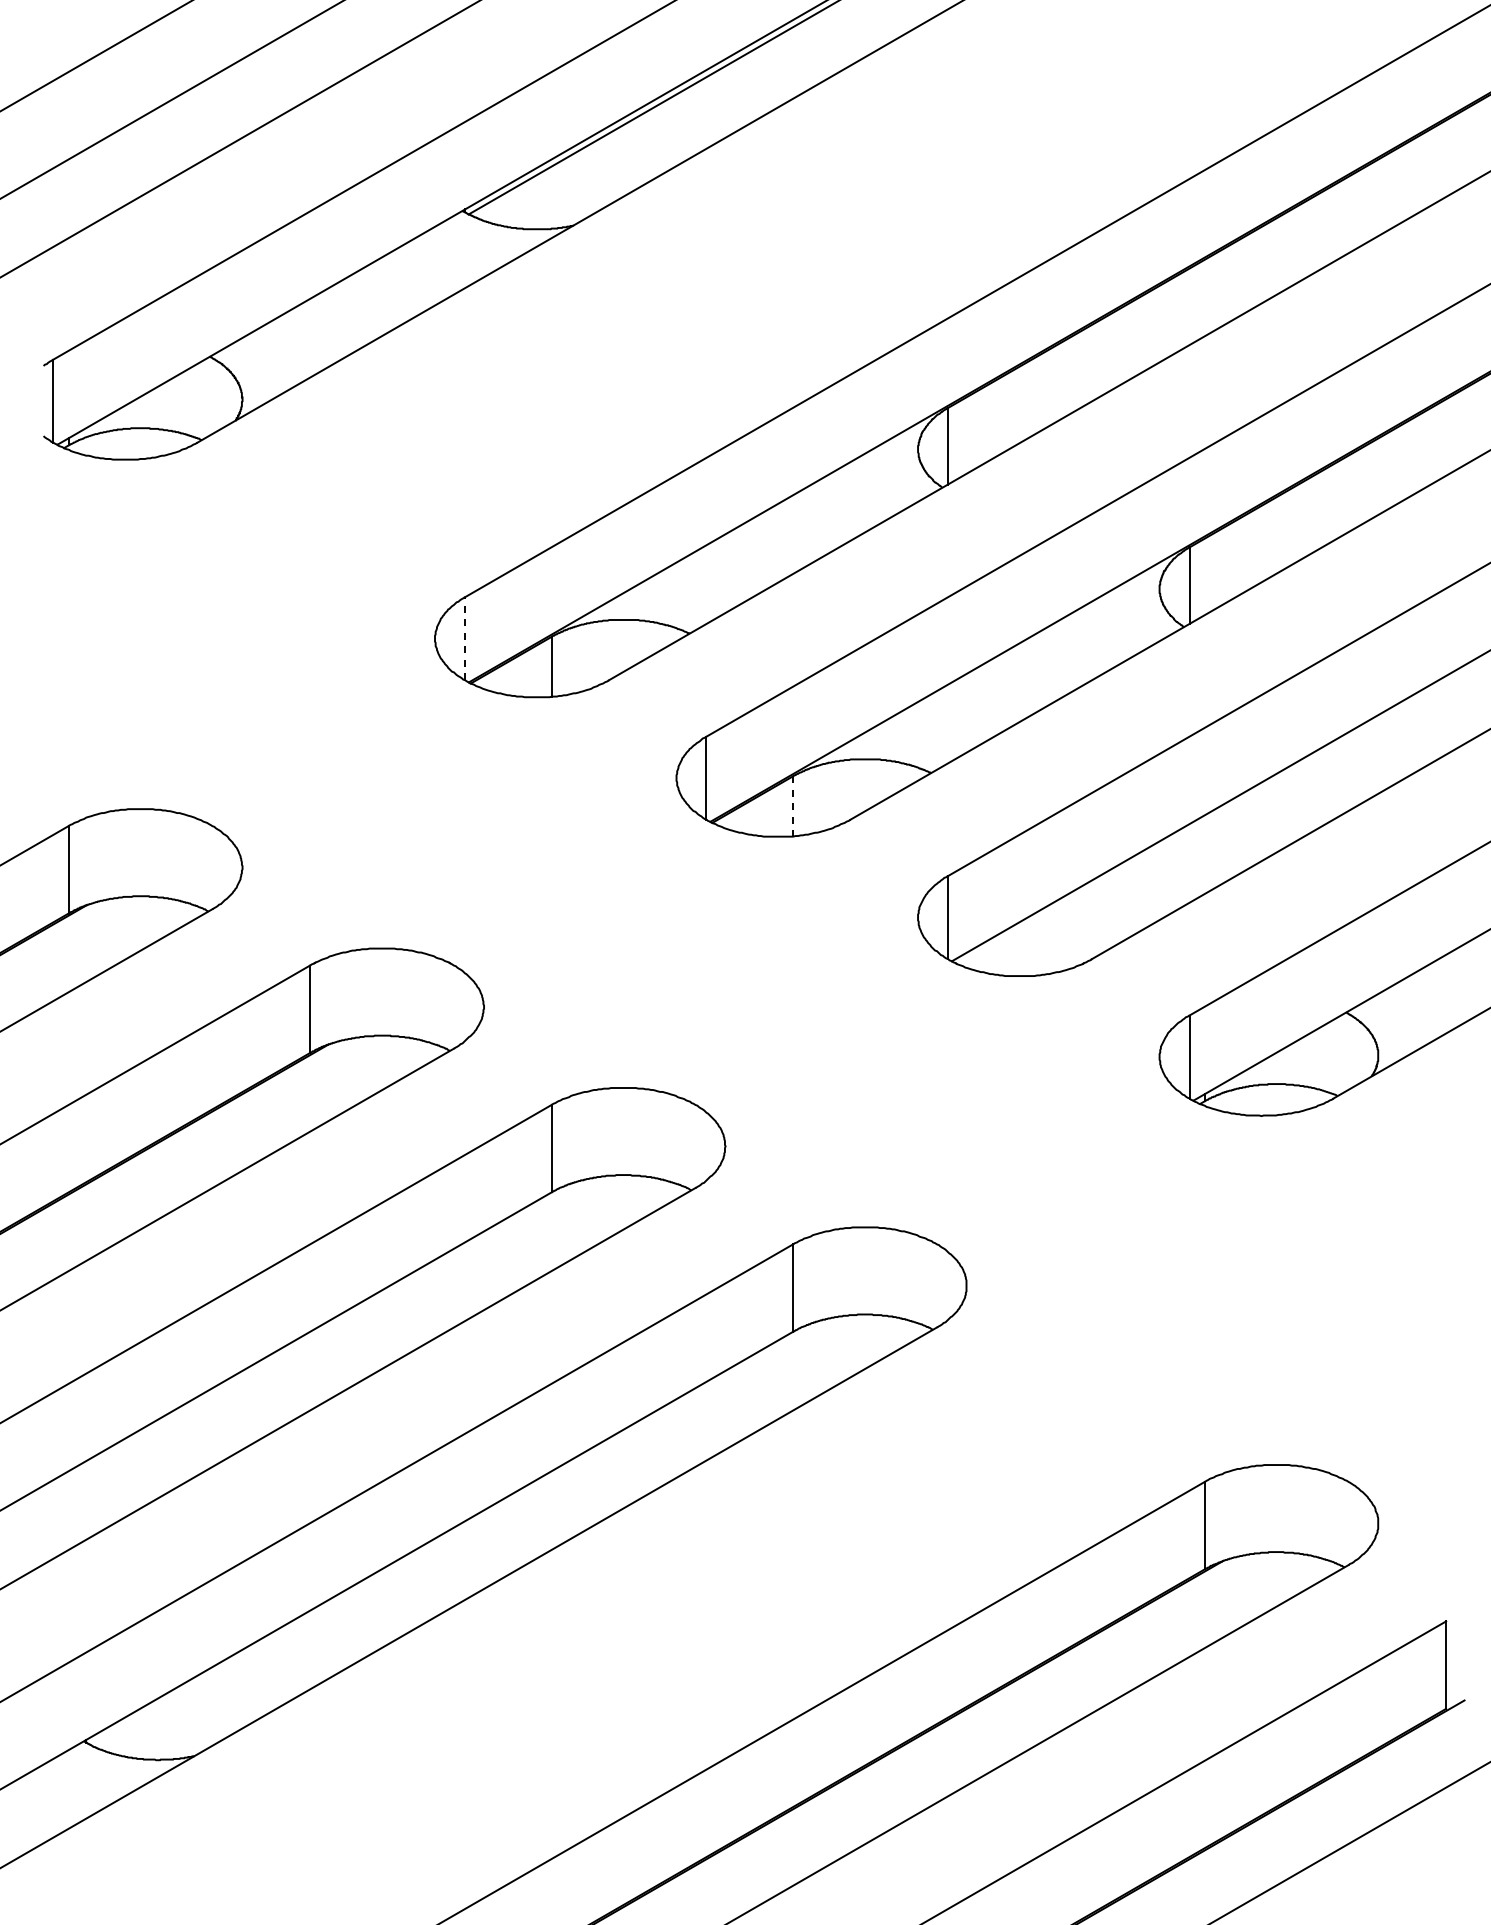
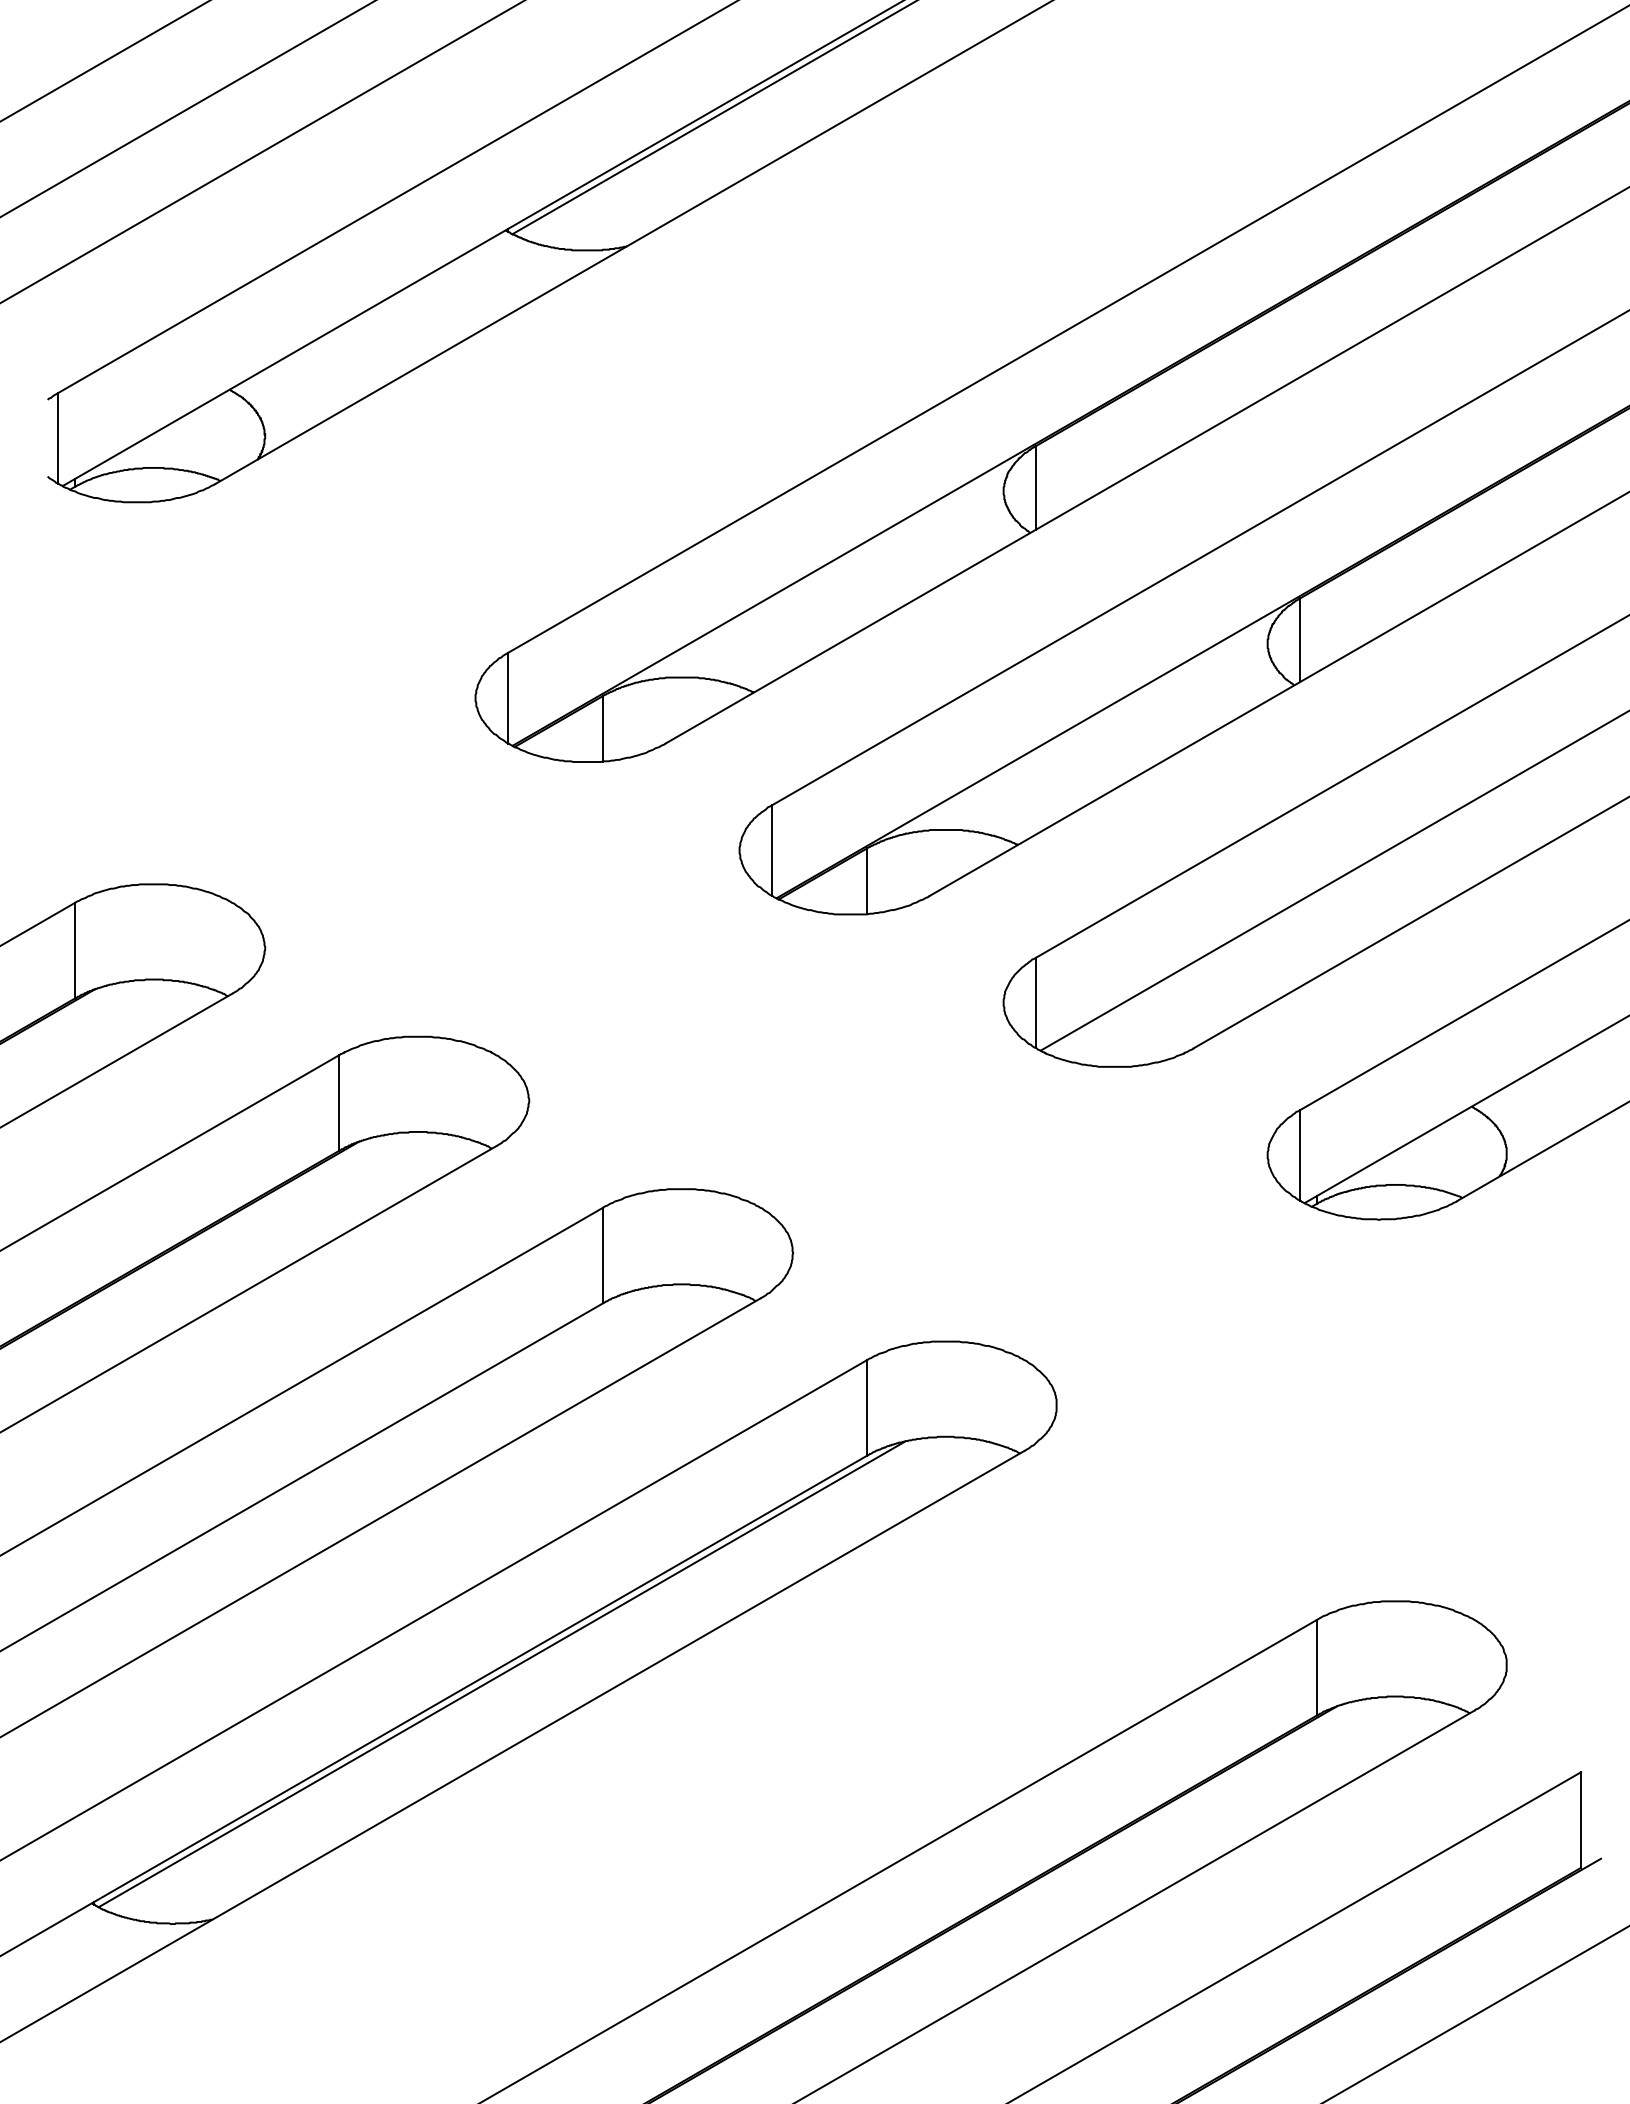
line: (464, 638) -> (507, 697), dashed -> solid
line: (793, 806) -> (867, 881), dashed -> solid
line: (459, 1531) -> (502, 1674), added

